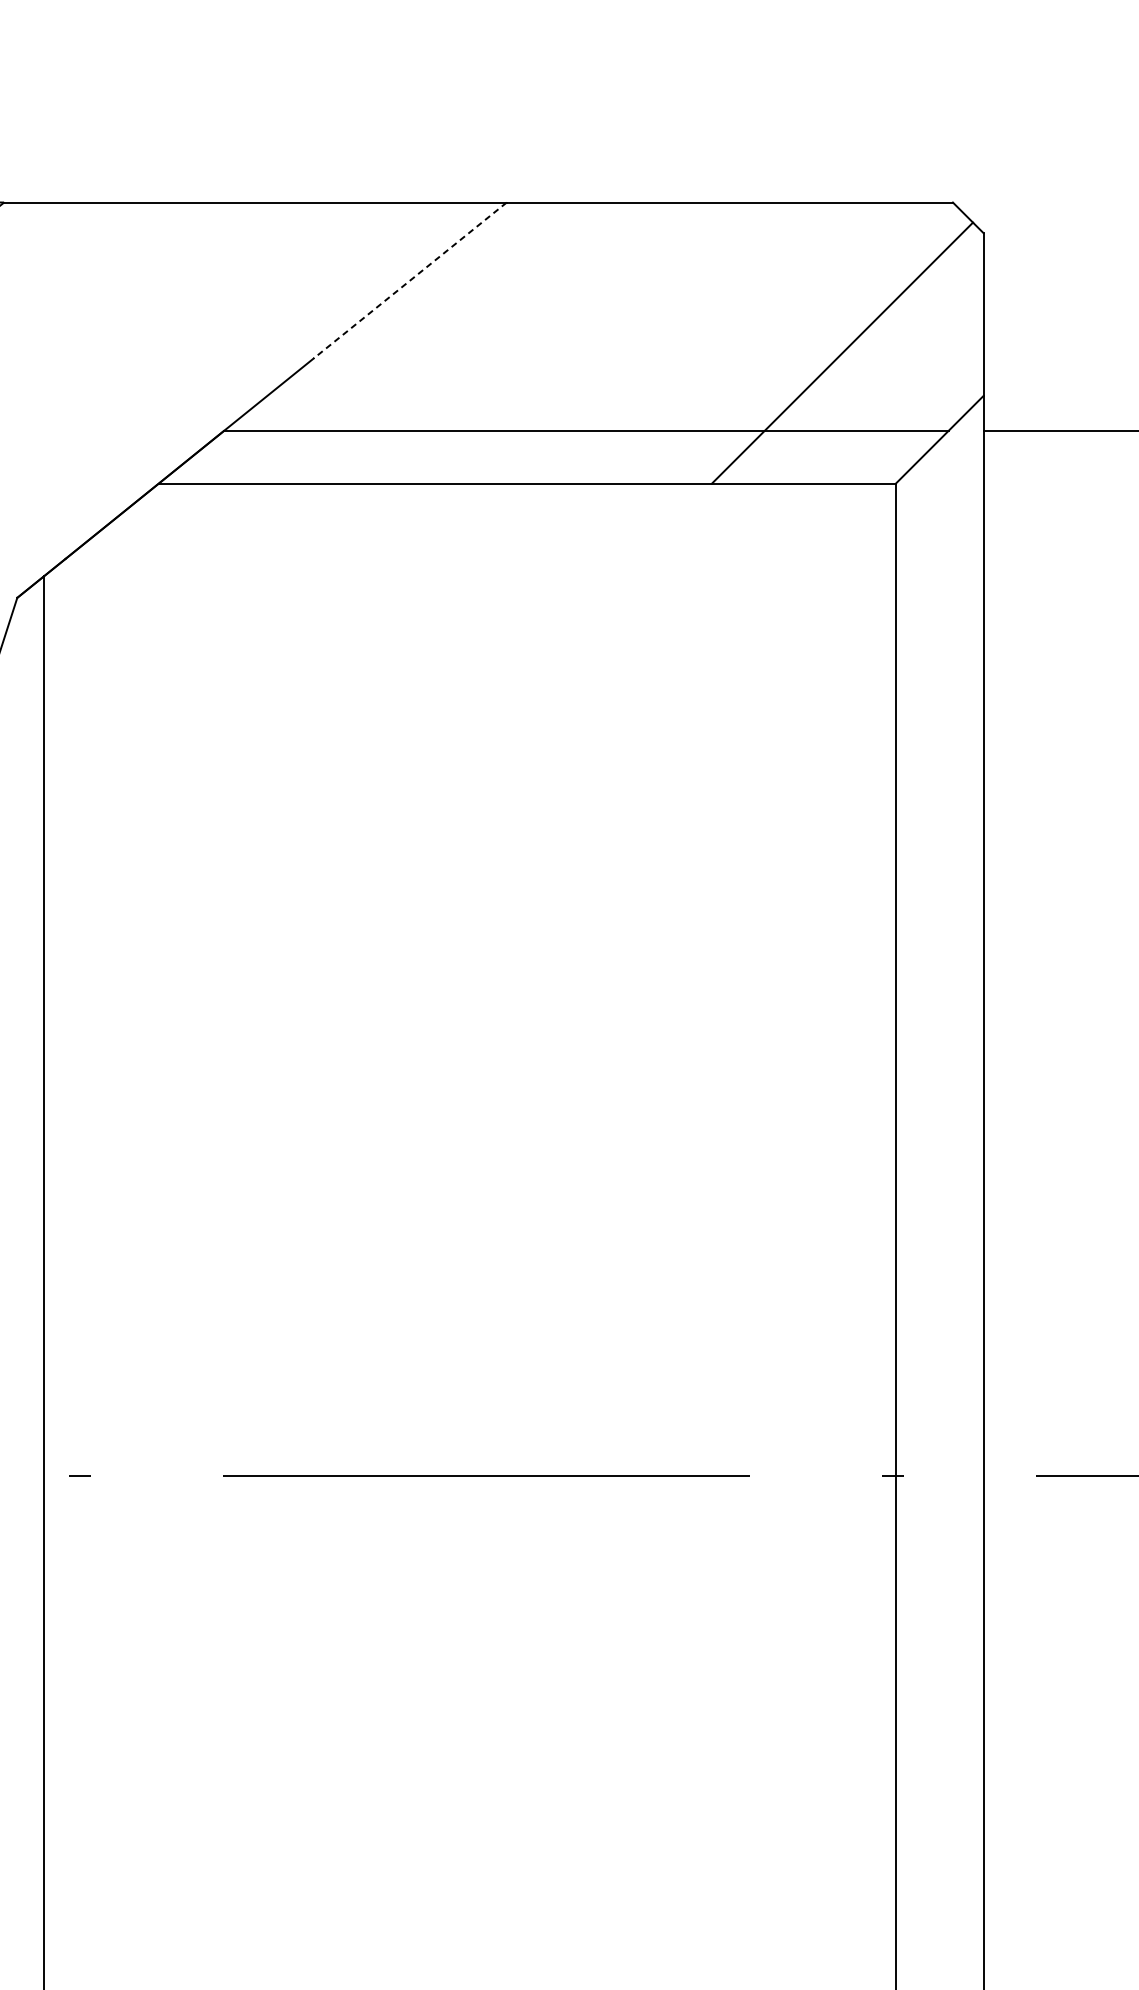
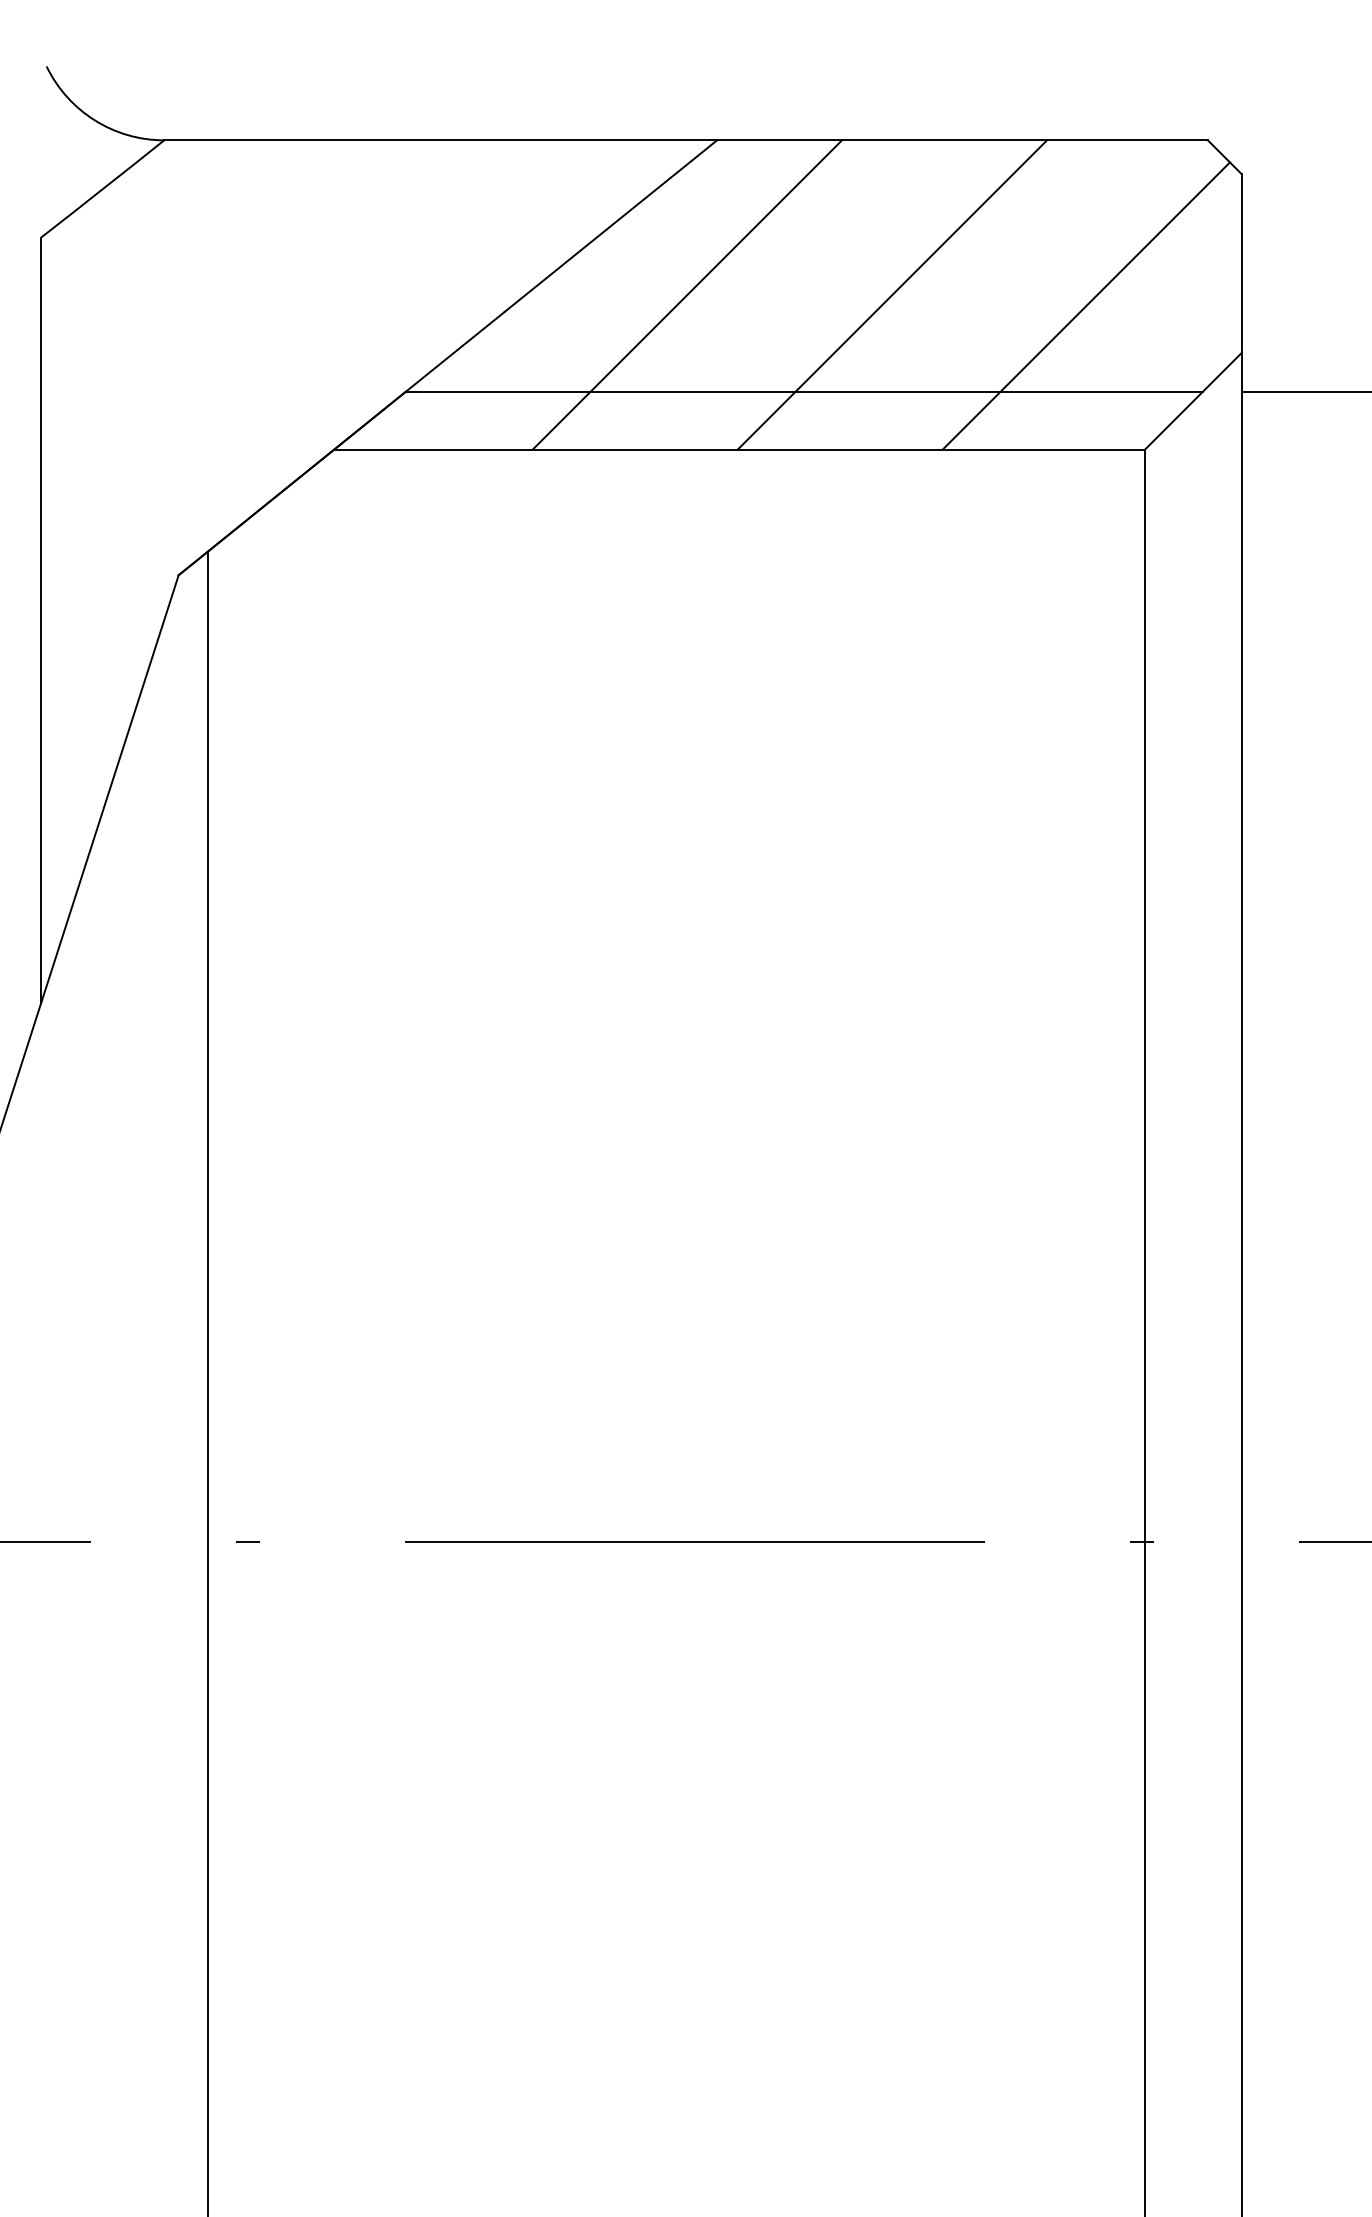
line: (409, 280) -> (610, 226), dashed -> solid
line: (479, 342) -> (687, 294), added
line: (666, 342) -> (892, 294), added

